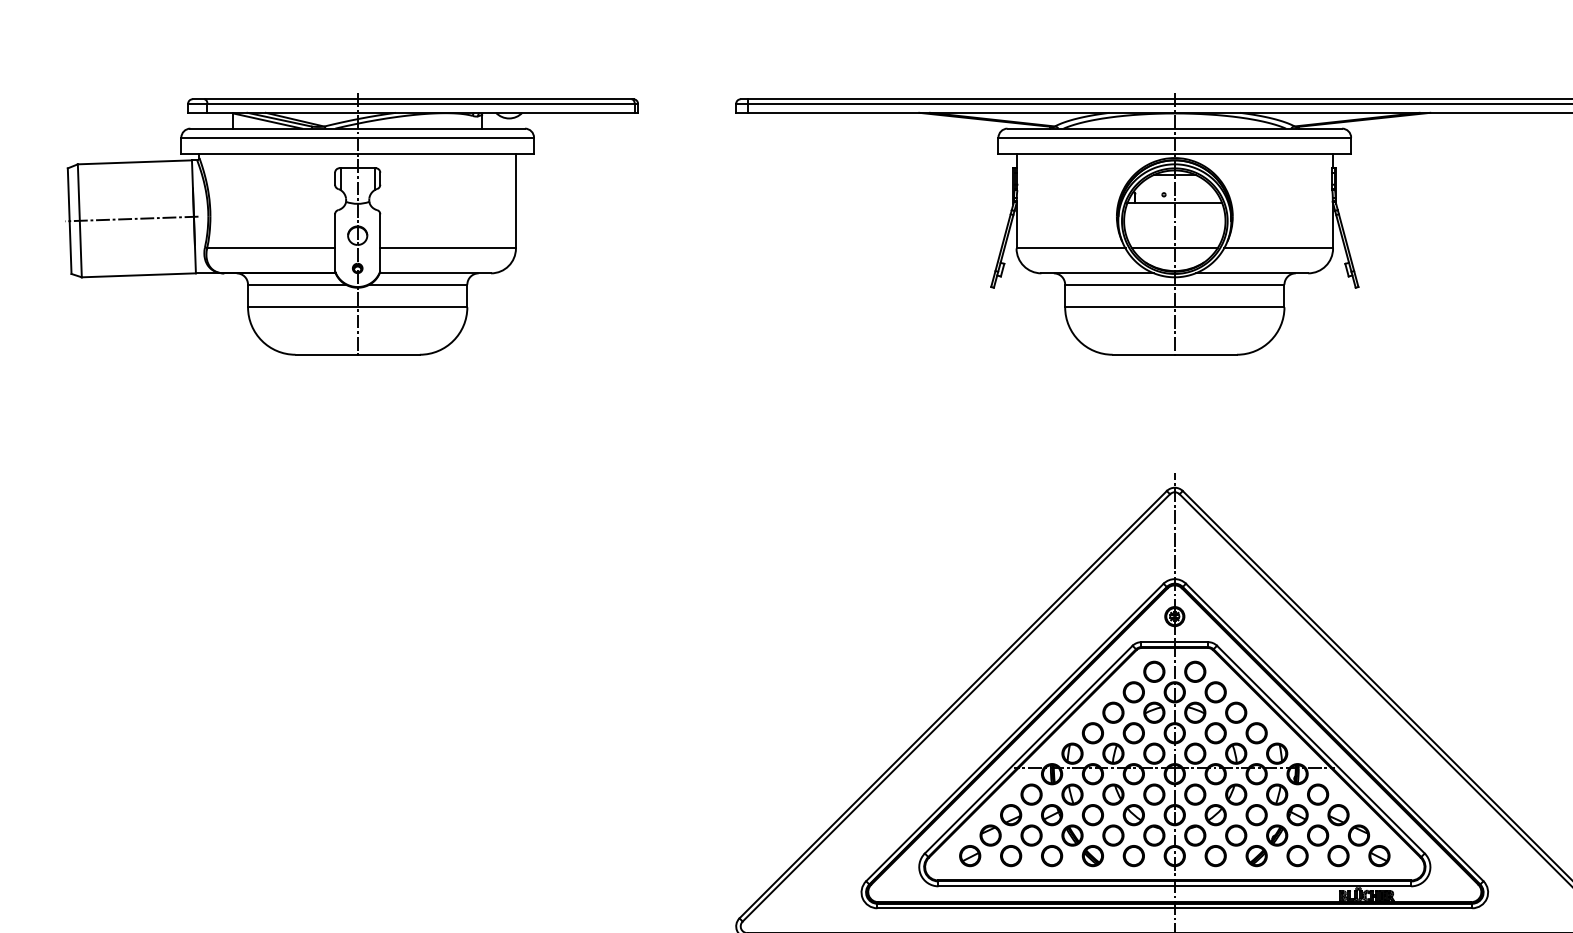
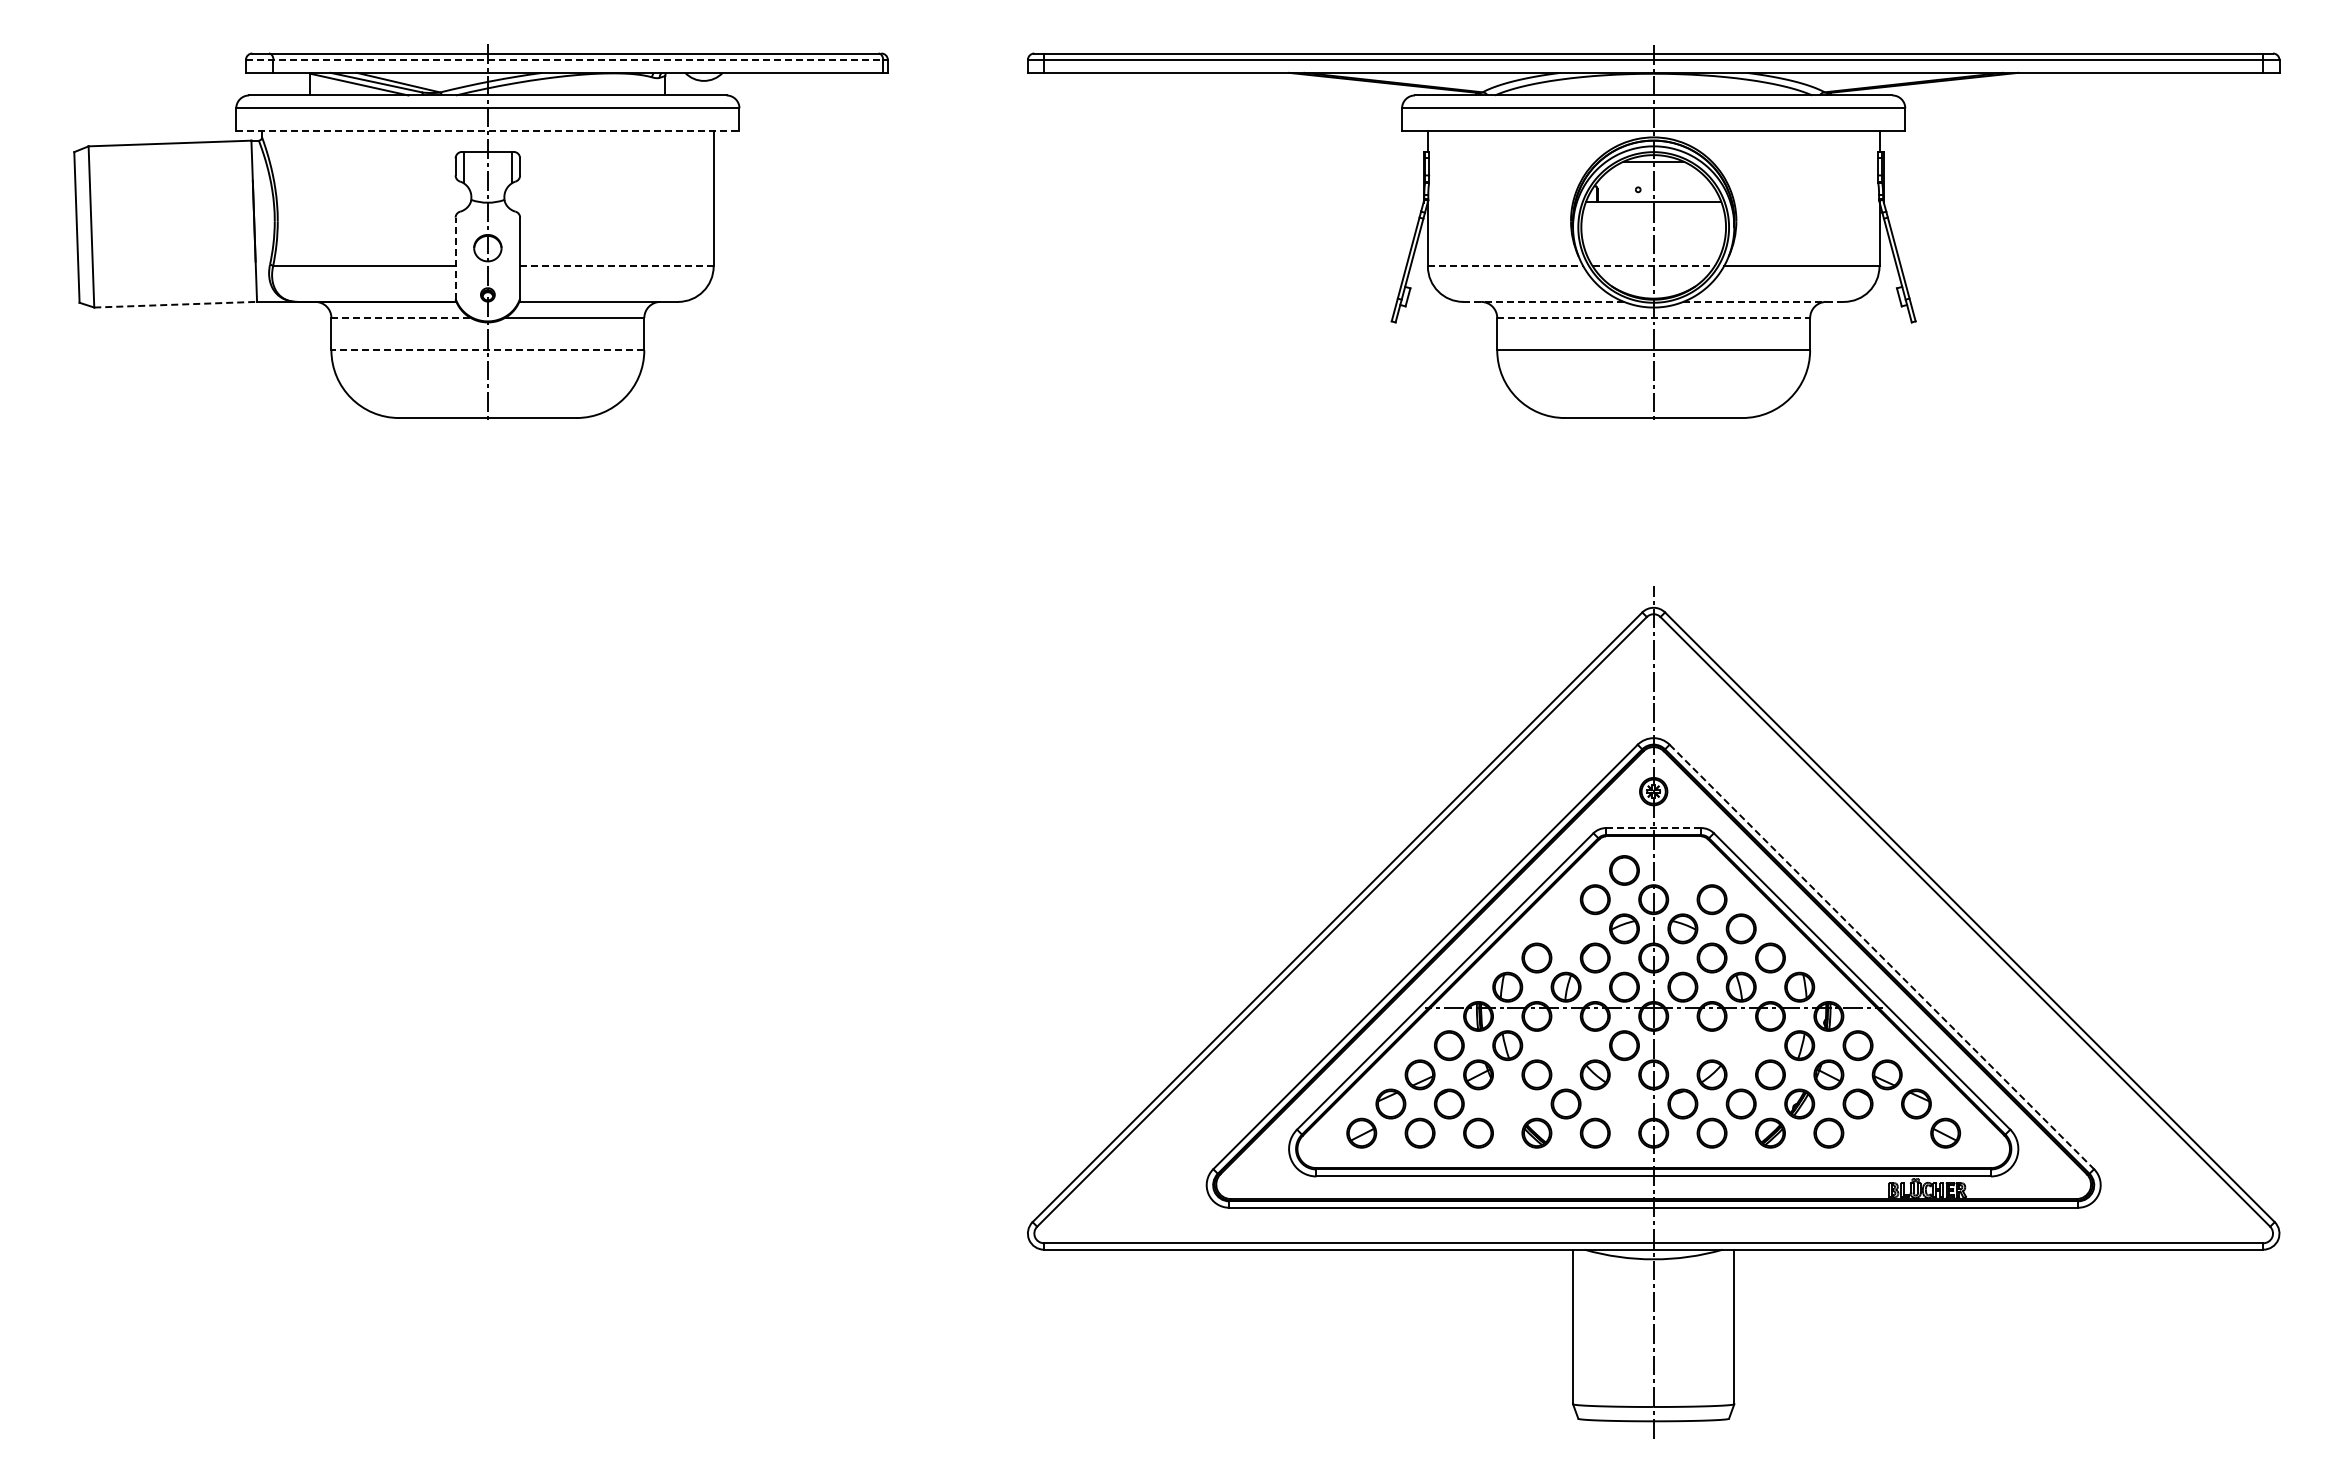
line: (412, 103) -> (566, 59), solid -> dashed
line: (357, 153) -> (487, 130), solid -> dashed
line: (131, 219) -> (165, 224), removed
line: (335, 242) -> (455, 258), solid -> dashed
line: (447, 248) -> (616, 266), solid -> dashed
line: (1070, 248) -> (1505, 266), solid -> dashed
line: (1174, 248) -> (1653, 266), solid -> dashed
line: (1098, 273) -> (1544, 301), solid -> dashed
line: (1251, 273) -> (1763, 301), solid -> dashed
line: (139, 275) -> (176, 304), solid -> dashed
line: (297, 284) -> (401, 318), solid -> dashed
line: (1175, 284) -> (1654, 318), solid -> dashed
line: (357, 307) -> (487, 350), solid -> dashed
line: (1174, 642) -> (1653, 828), solid -> dashed
circle: (1195, 671) -> (1682, 870), removed
part: (1113, 712) -> (1565, 928), removed
line: (1335, 732) -> (1882, 957), solid -> dashed
part: (1113, 794) -> (1565, 1045), removed
part: (1195, 794) -> (1682, 1045), removed
part: (1235, 794) -> (1740, 1045), removed
part: (1072, 835) -> (1507, 1103), removed
part: (1154, 835) -> (1624, 1103), removed
part: (1337, 855) -> (1886, 1132), removed

